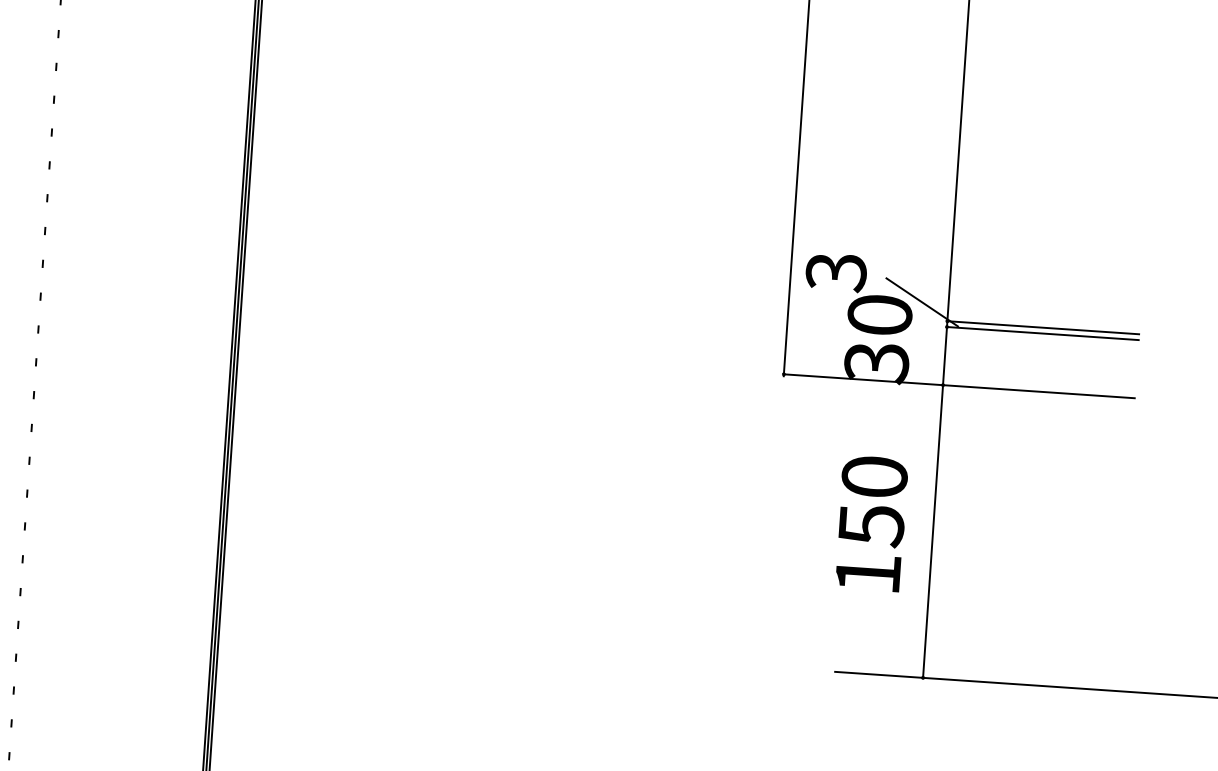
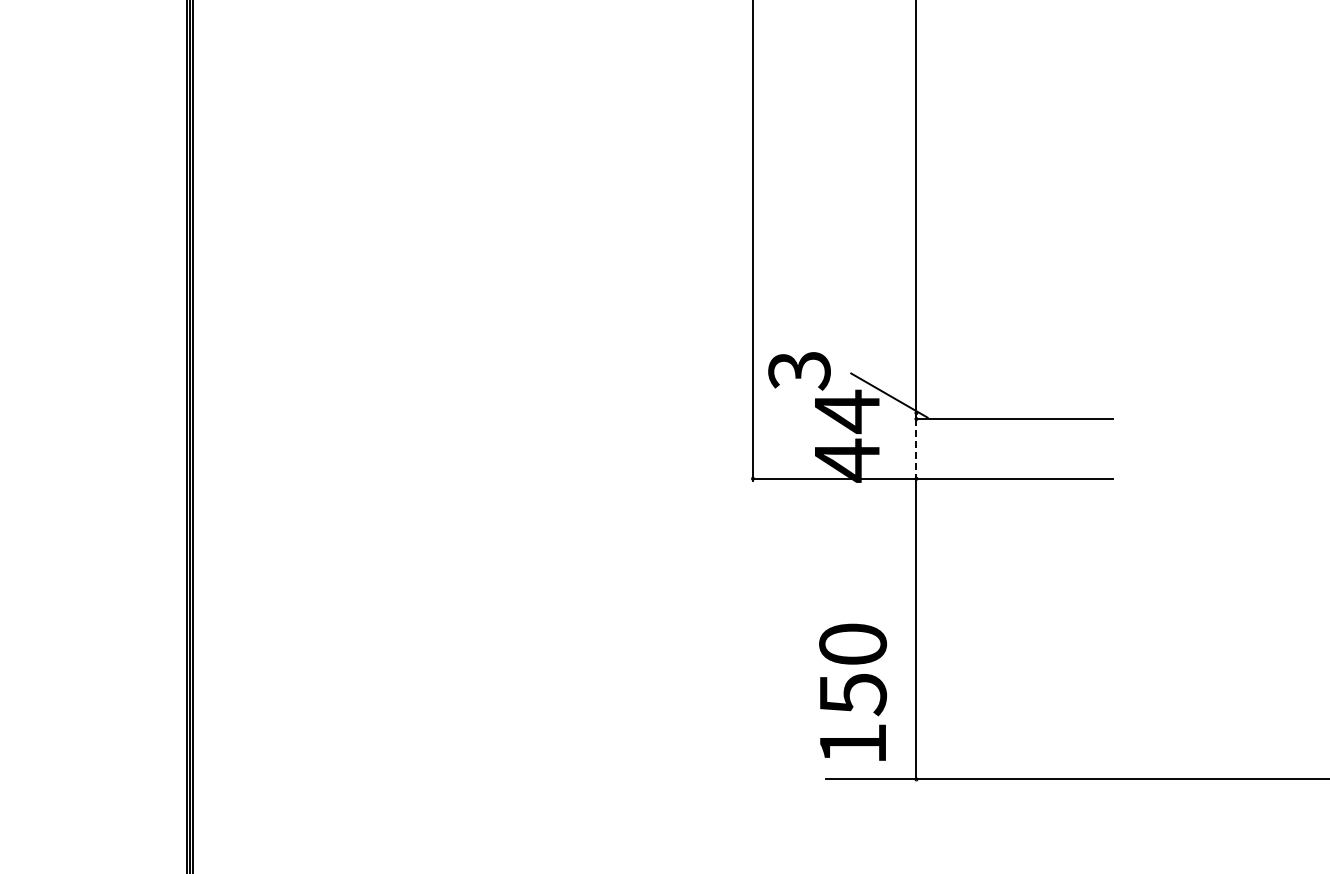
line: (1042, 328) -> (1014, 413), removed
text: (877, 338) -> (846, 435), 30 -> 44
line: (945, 355) -> (916, 448), solid -> dashed
text: (872, 522) -> (853, 691), moved

